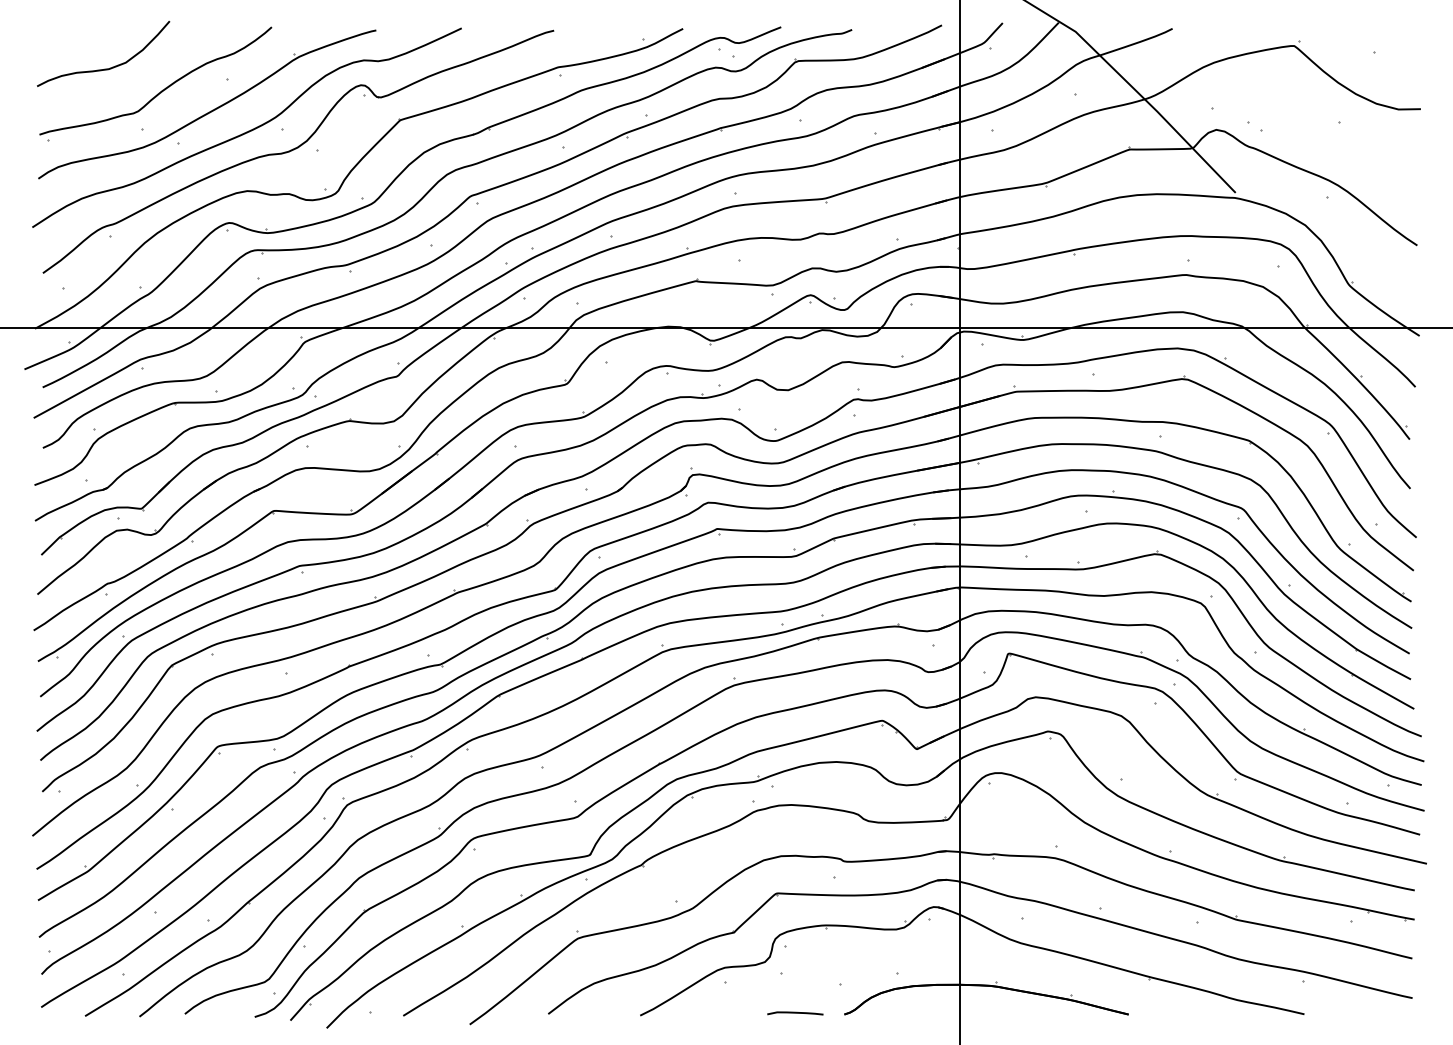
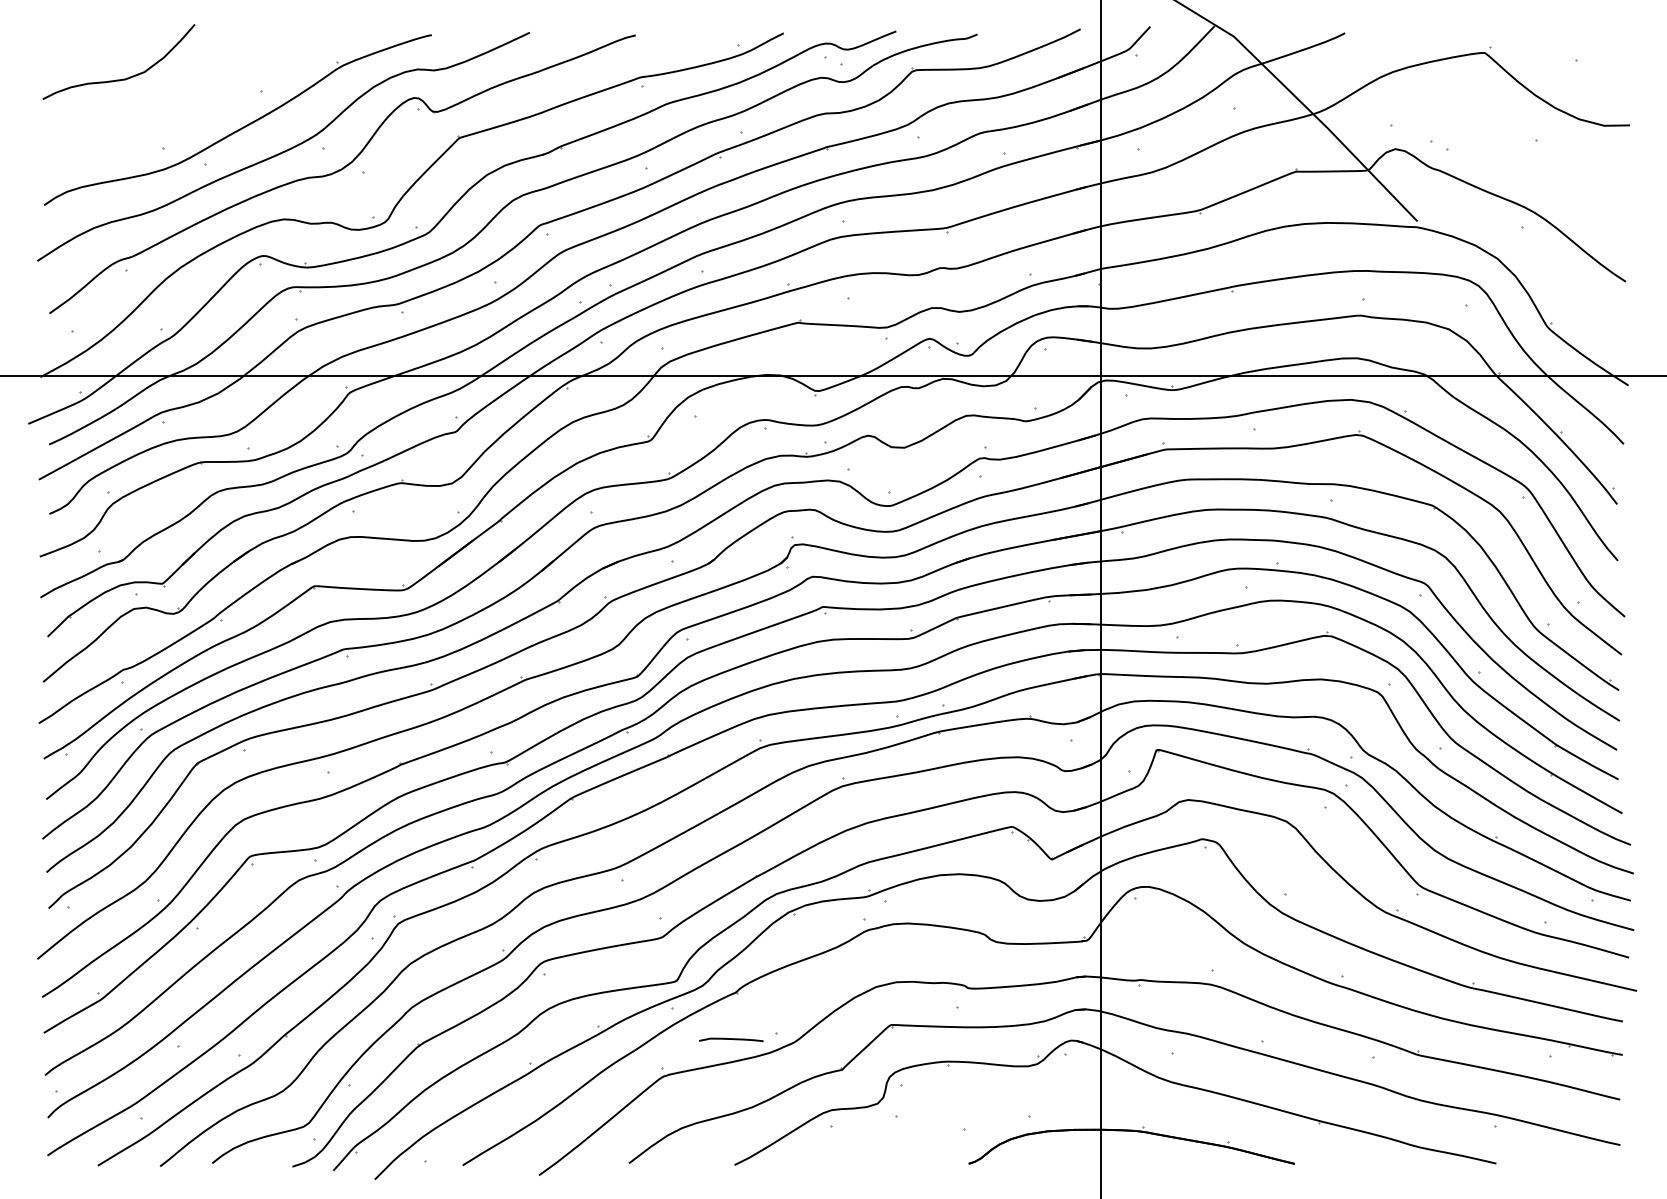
part: (162, 89) -> (186, 102), removed
curve: (795, 1013) -> (731, 1039), moved

